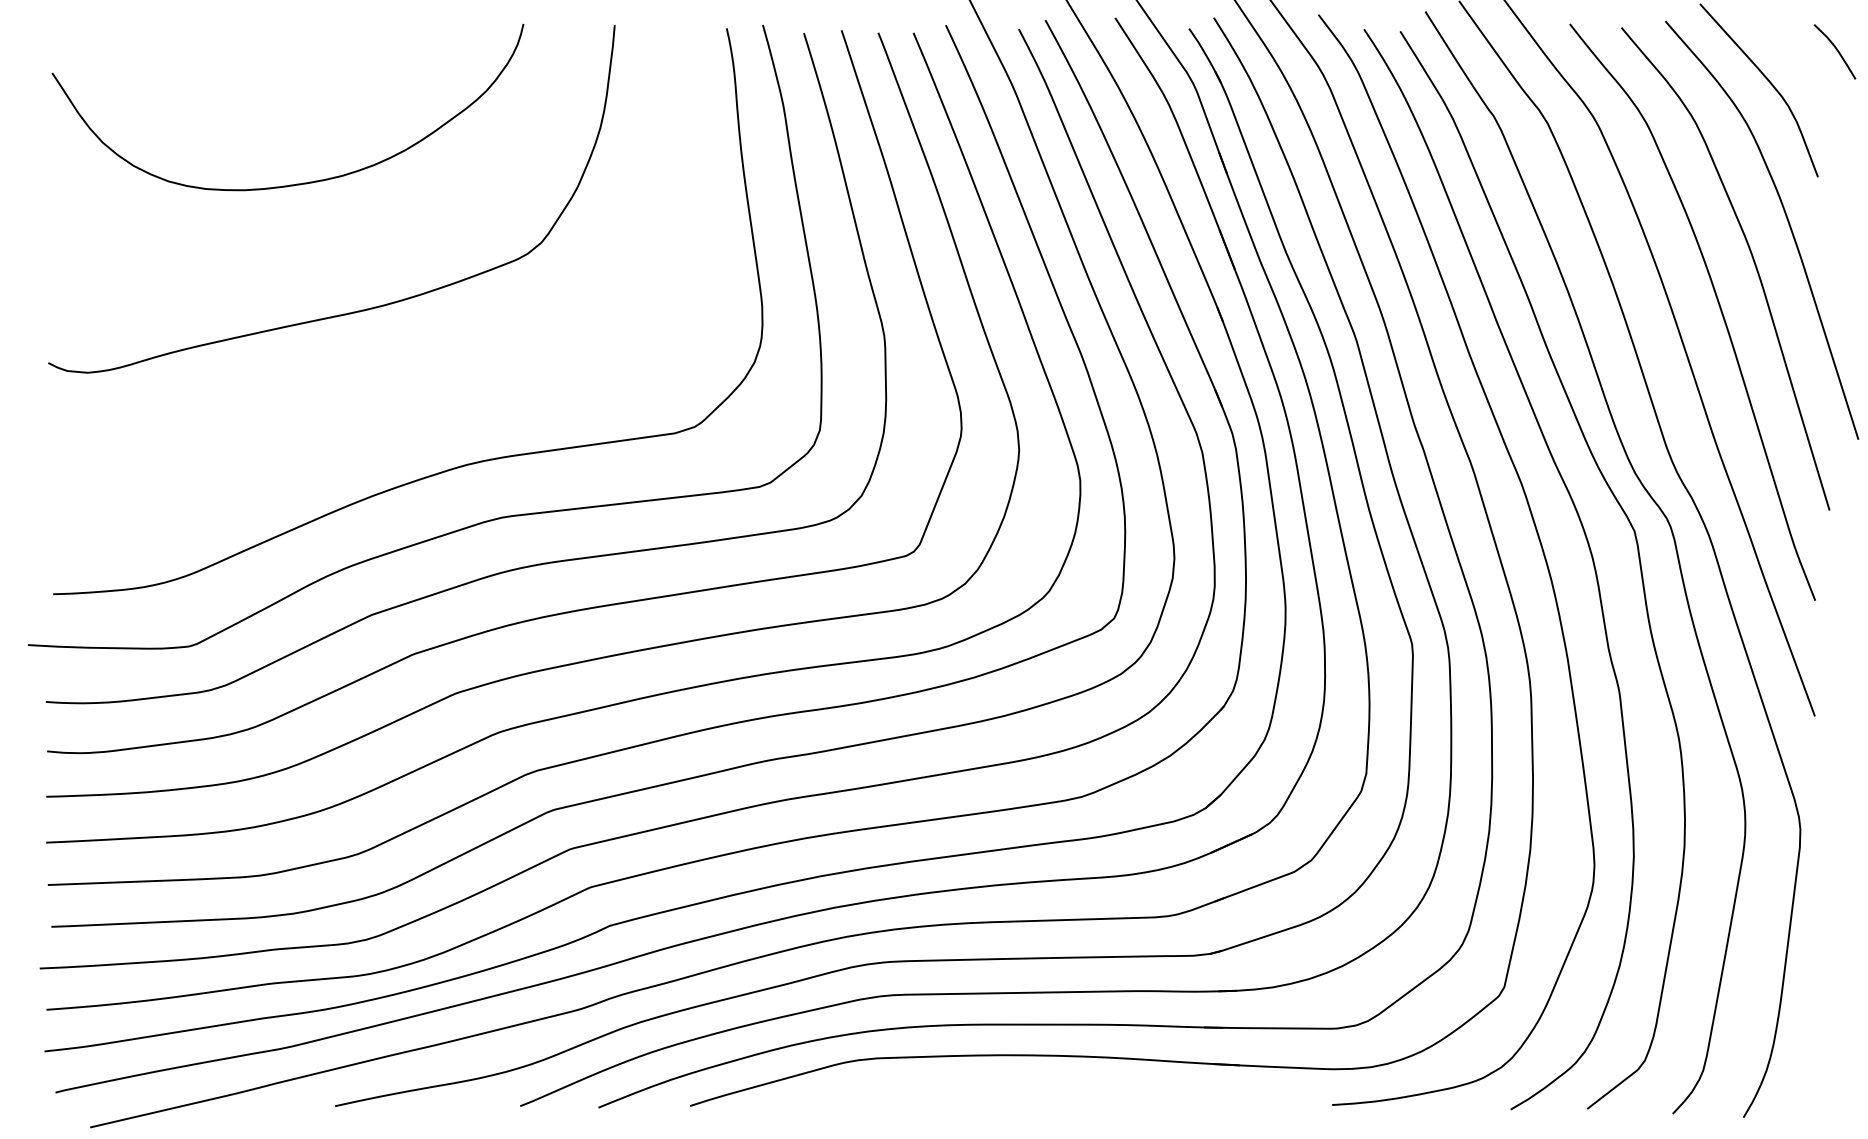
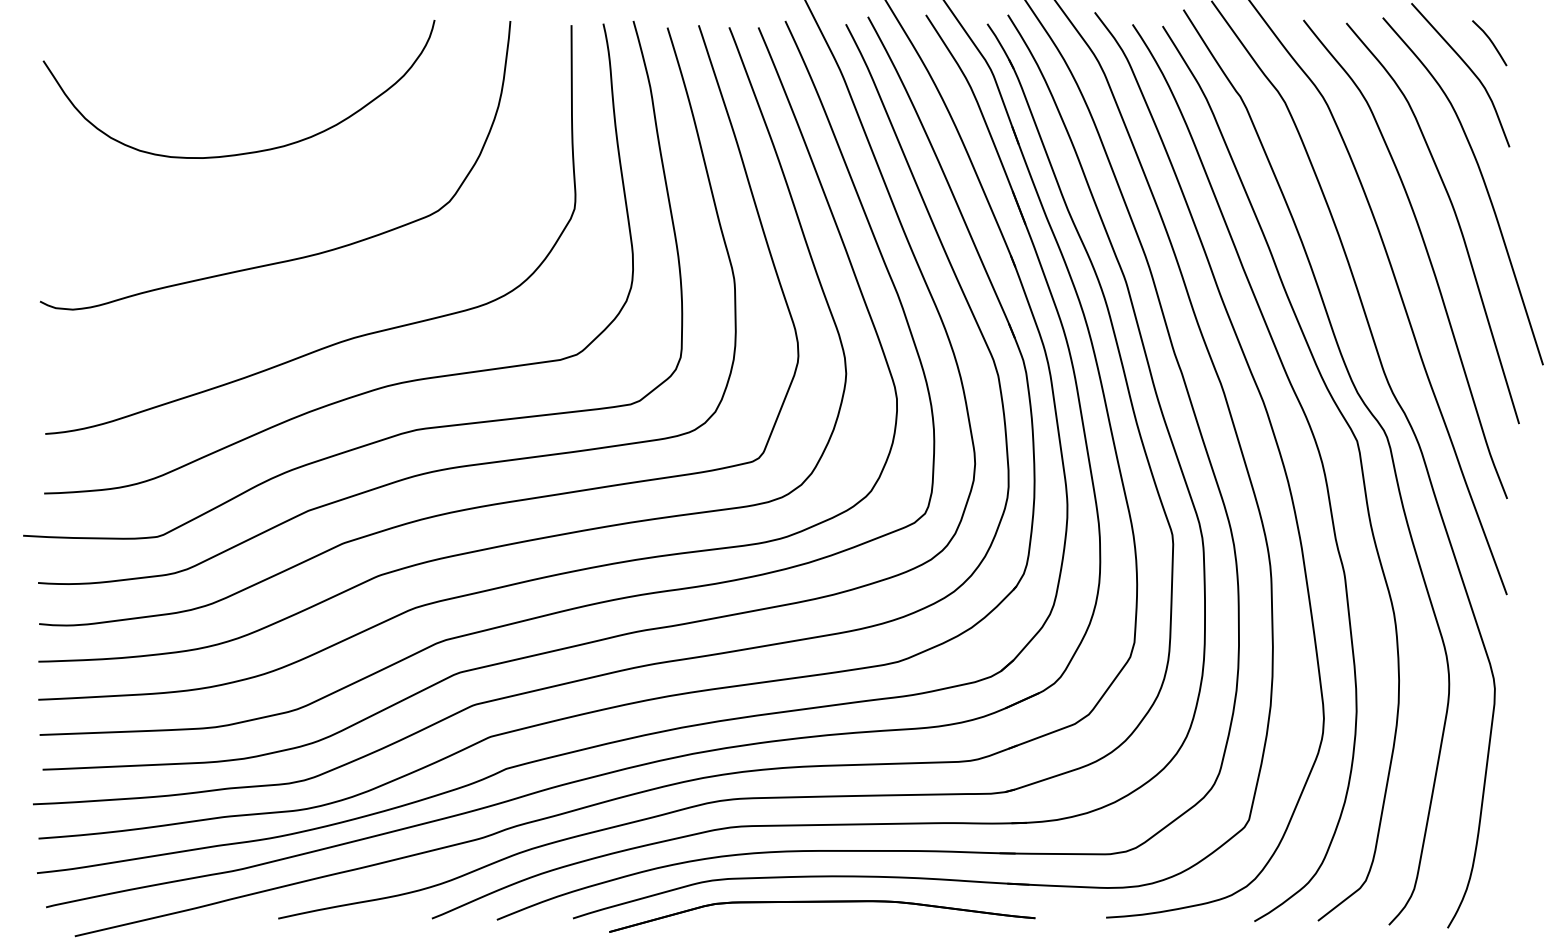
curve: (1837, 52) -> (1491, 43), moved
curve: (419, 407) -> (348, 338), added
part: (990, 1086) -> (822, 902), added

